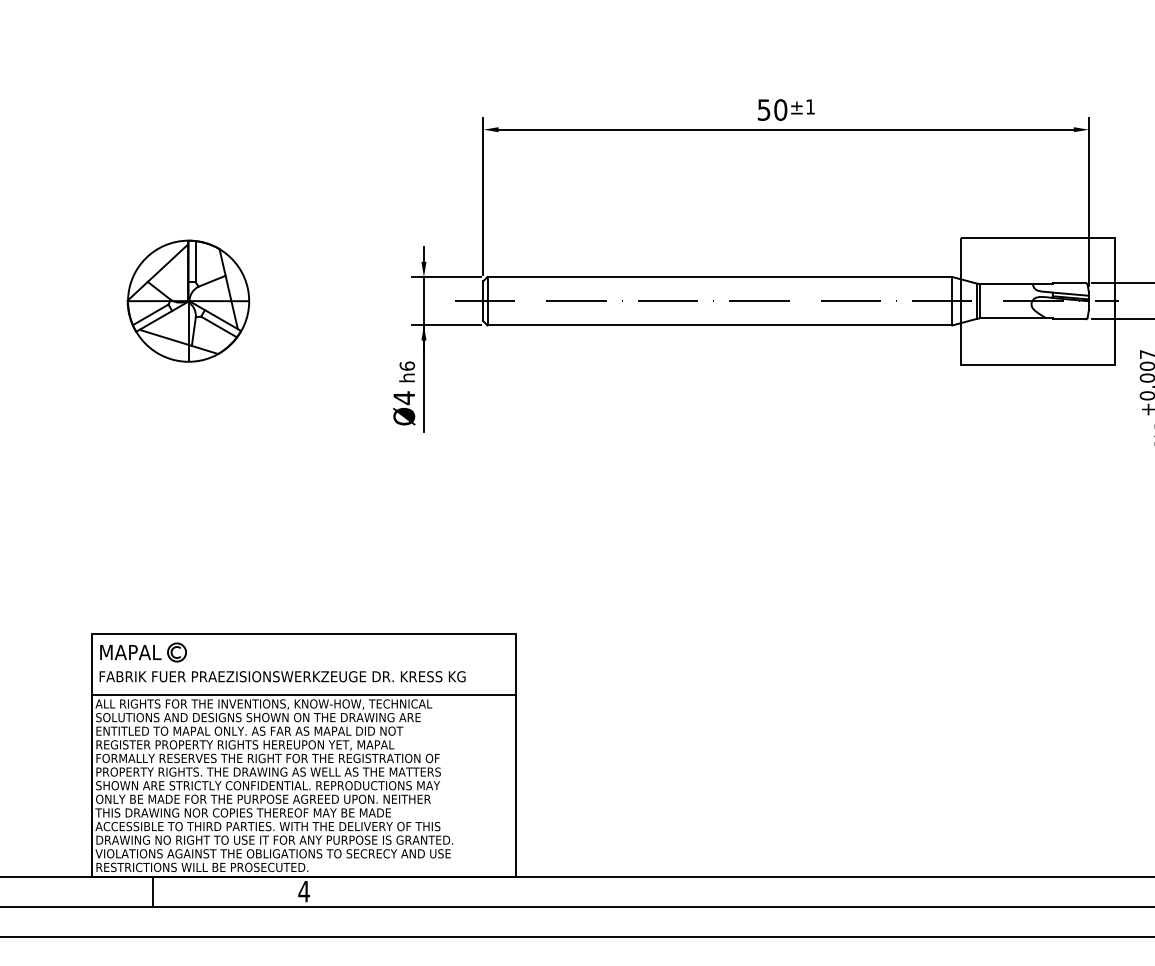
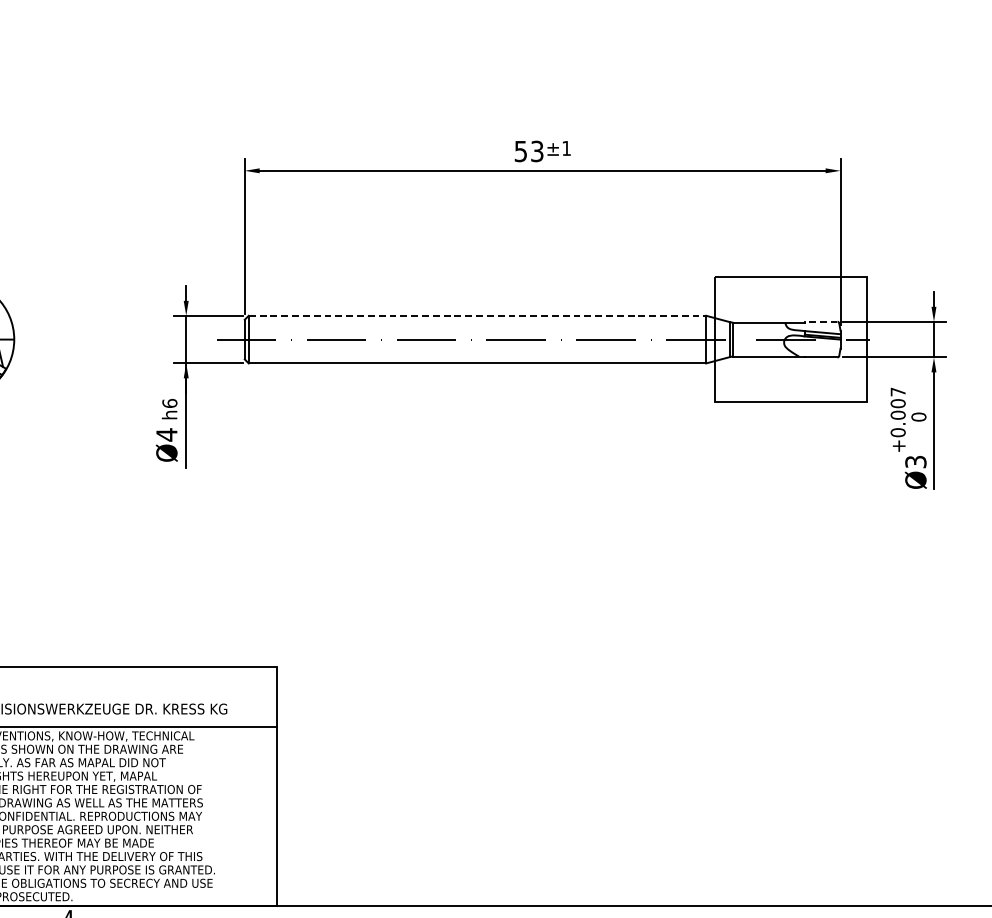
text: (780, 109) -> (537, 150), 50 -> 53
line: (720, 277) -> (478, 316), solid -> dashed
line: (1069, 283) -> (821, 322), solid -> dashed

